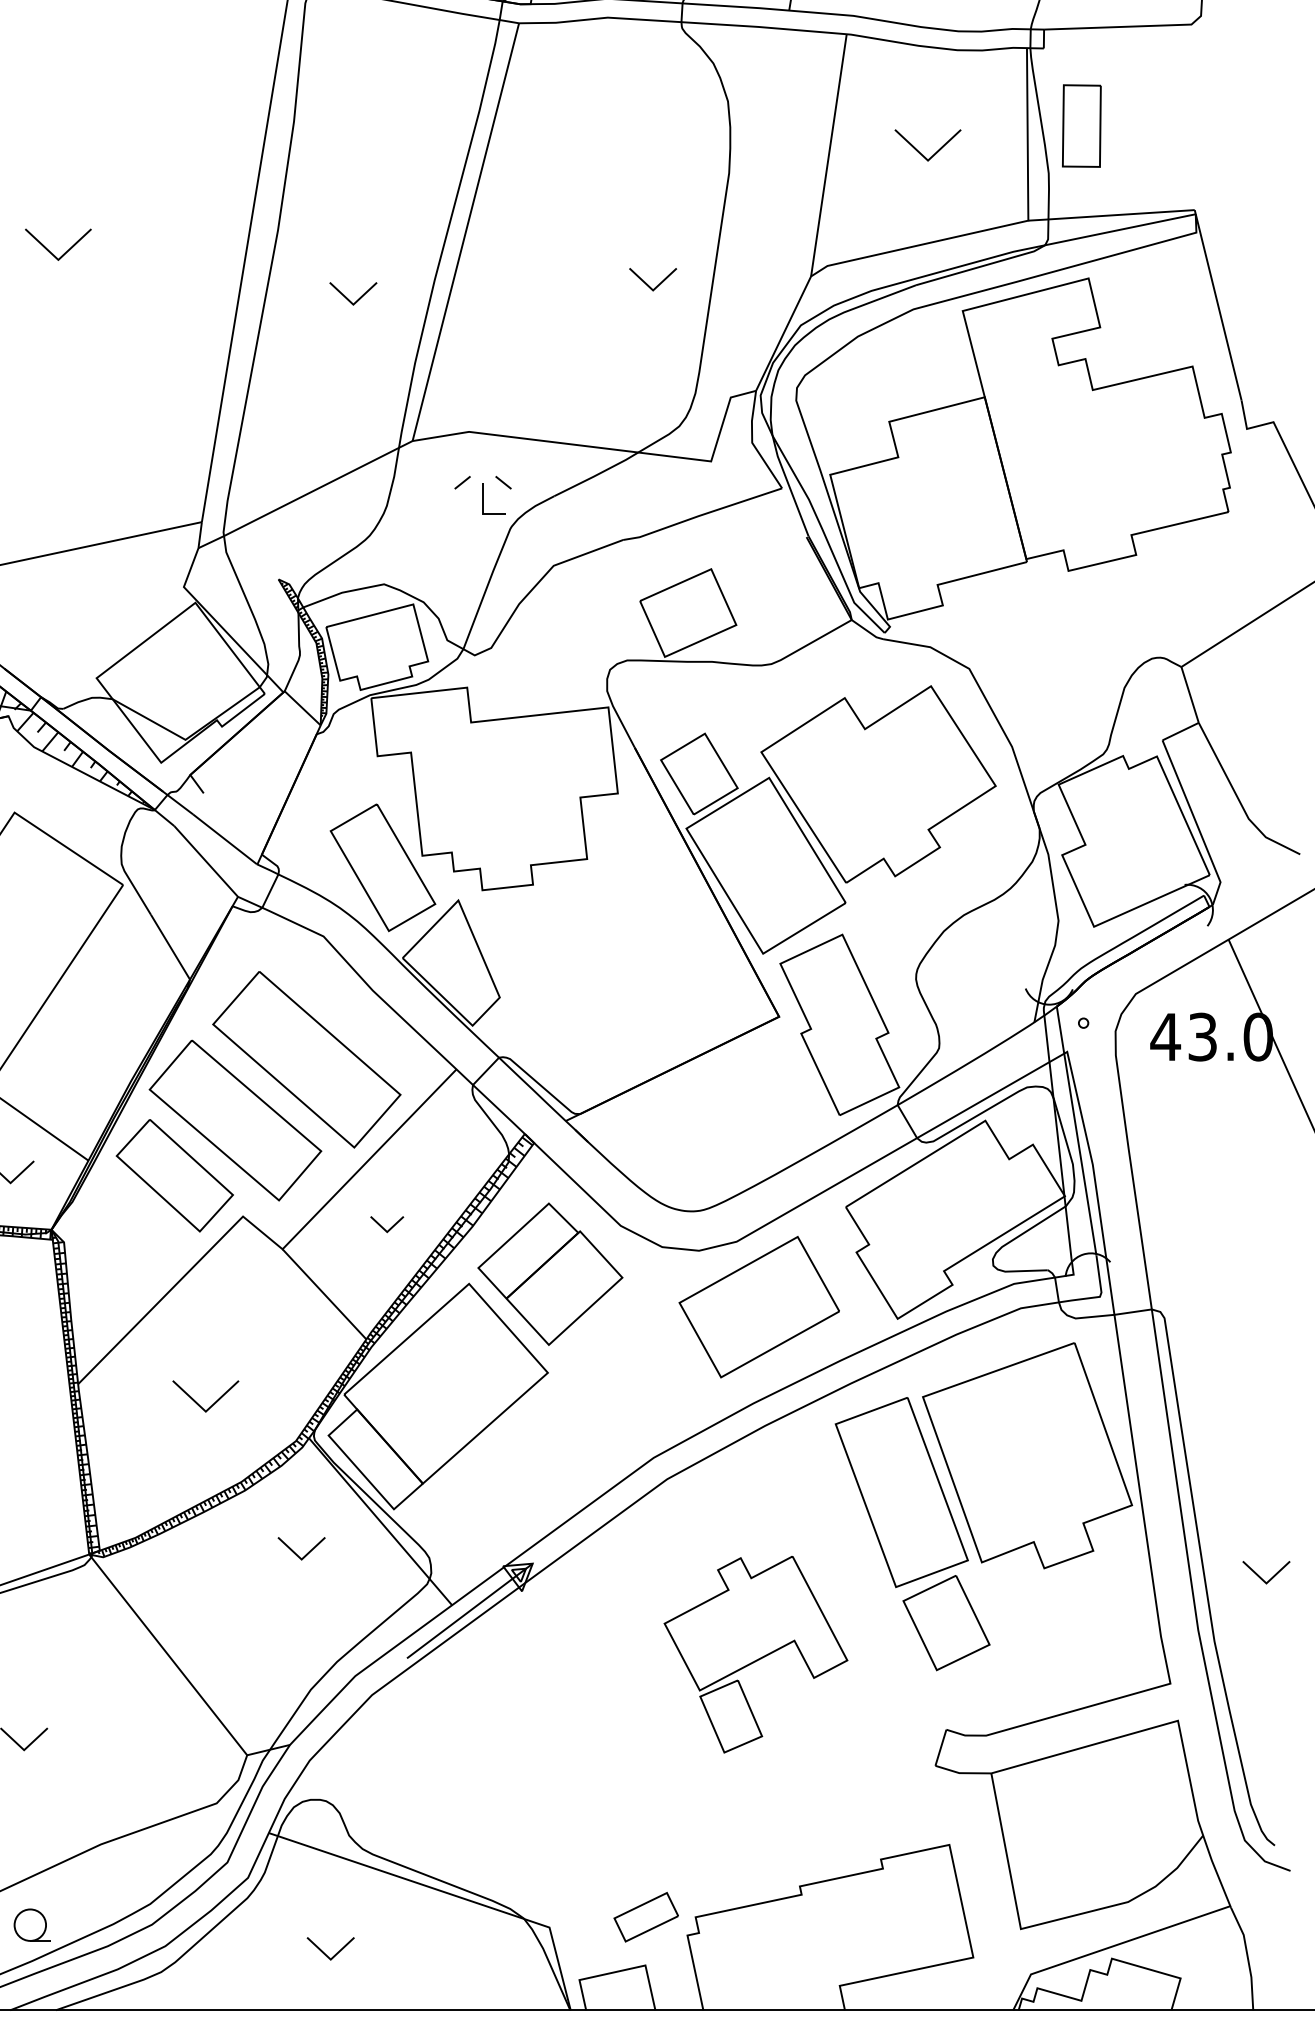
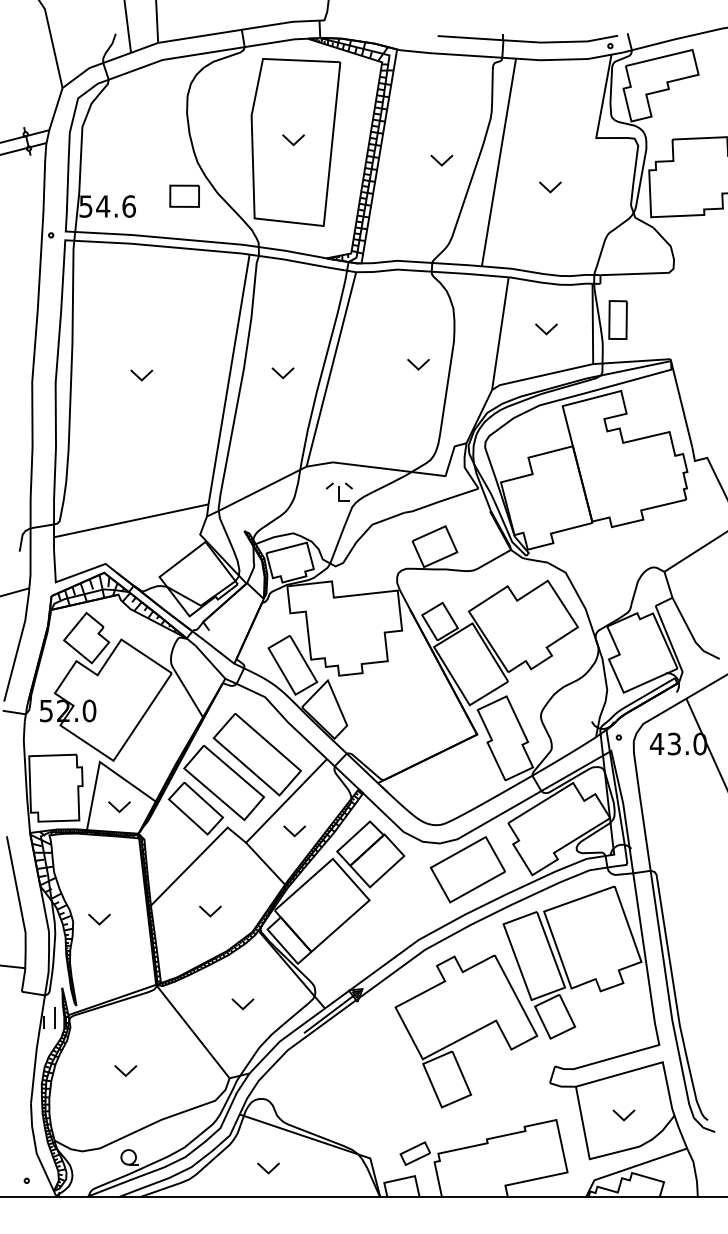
part: (928, 146) -> (546, 329), size x0.71
part: (57, 245) -> (141, 375), size x0.71
part: (653, 279) -> (418, 364), moved
part: (352, 294) -> (282, 373), moved
part: (386, 1224) -> (294, 831), size x1.43
part: (206, 1396) -> (210, 911), size x0.71
part: (300, 1549) -> (242, 1004), moved
part: (1265, 1573) -> (623, 1115), moved
part: (756, 1654) -> (466, 1031), size x1.67

